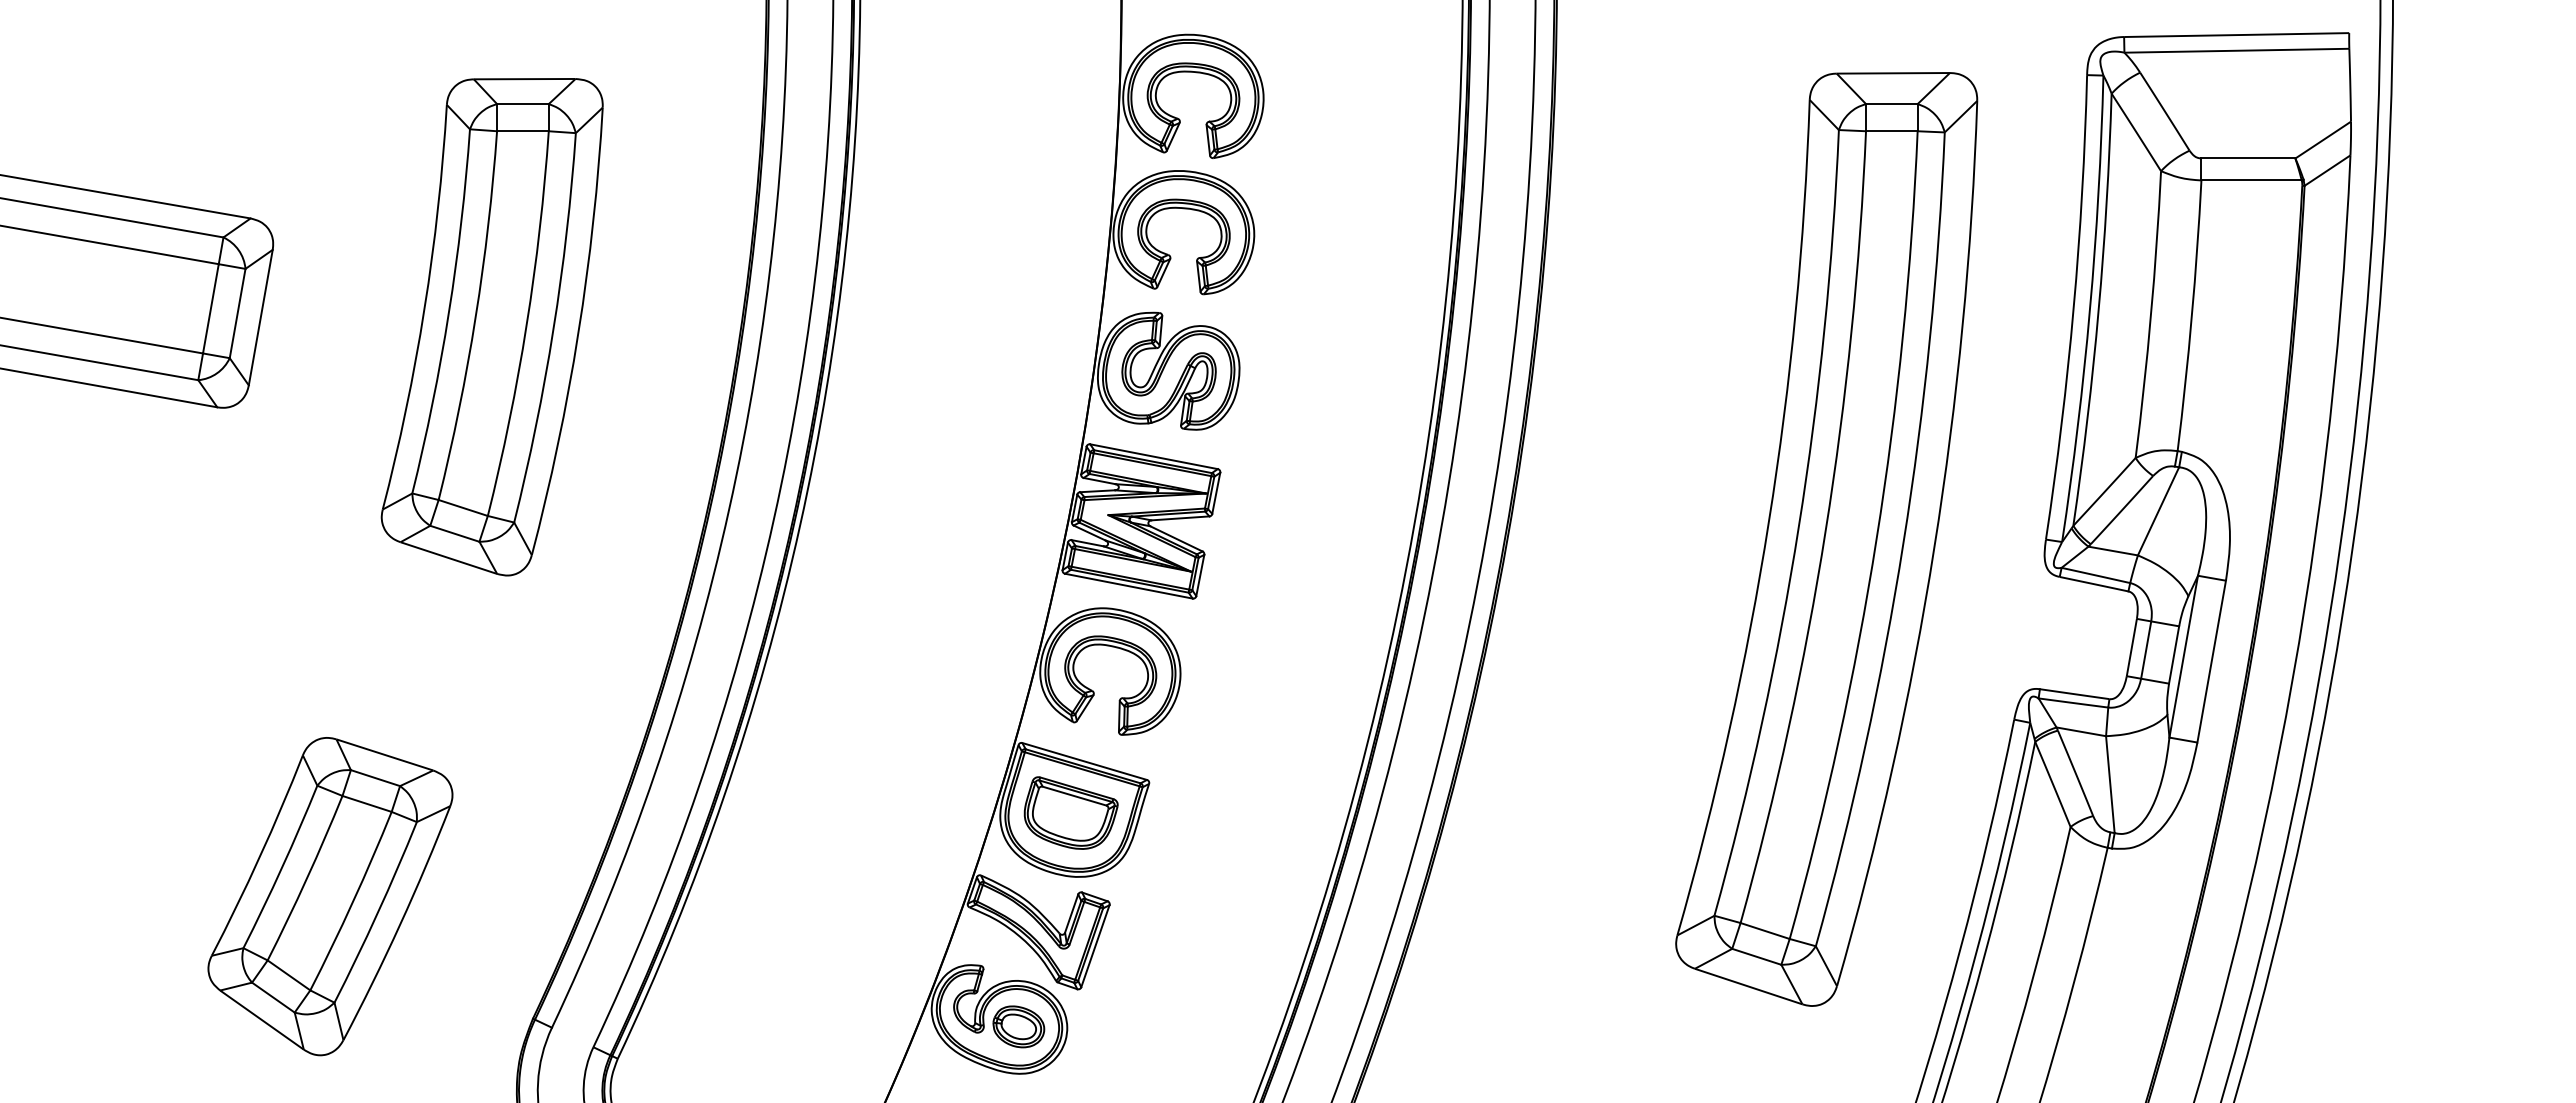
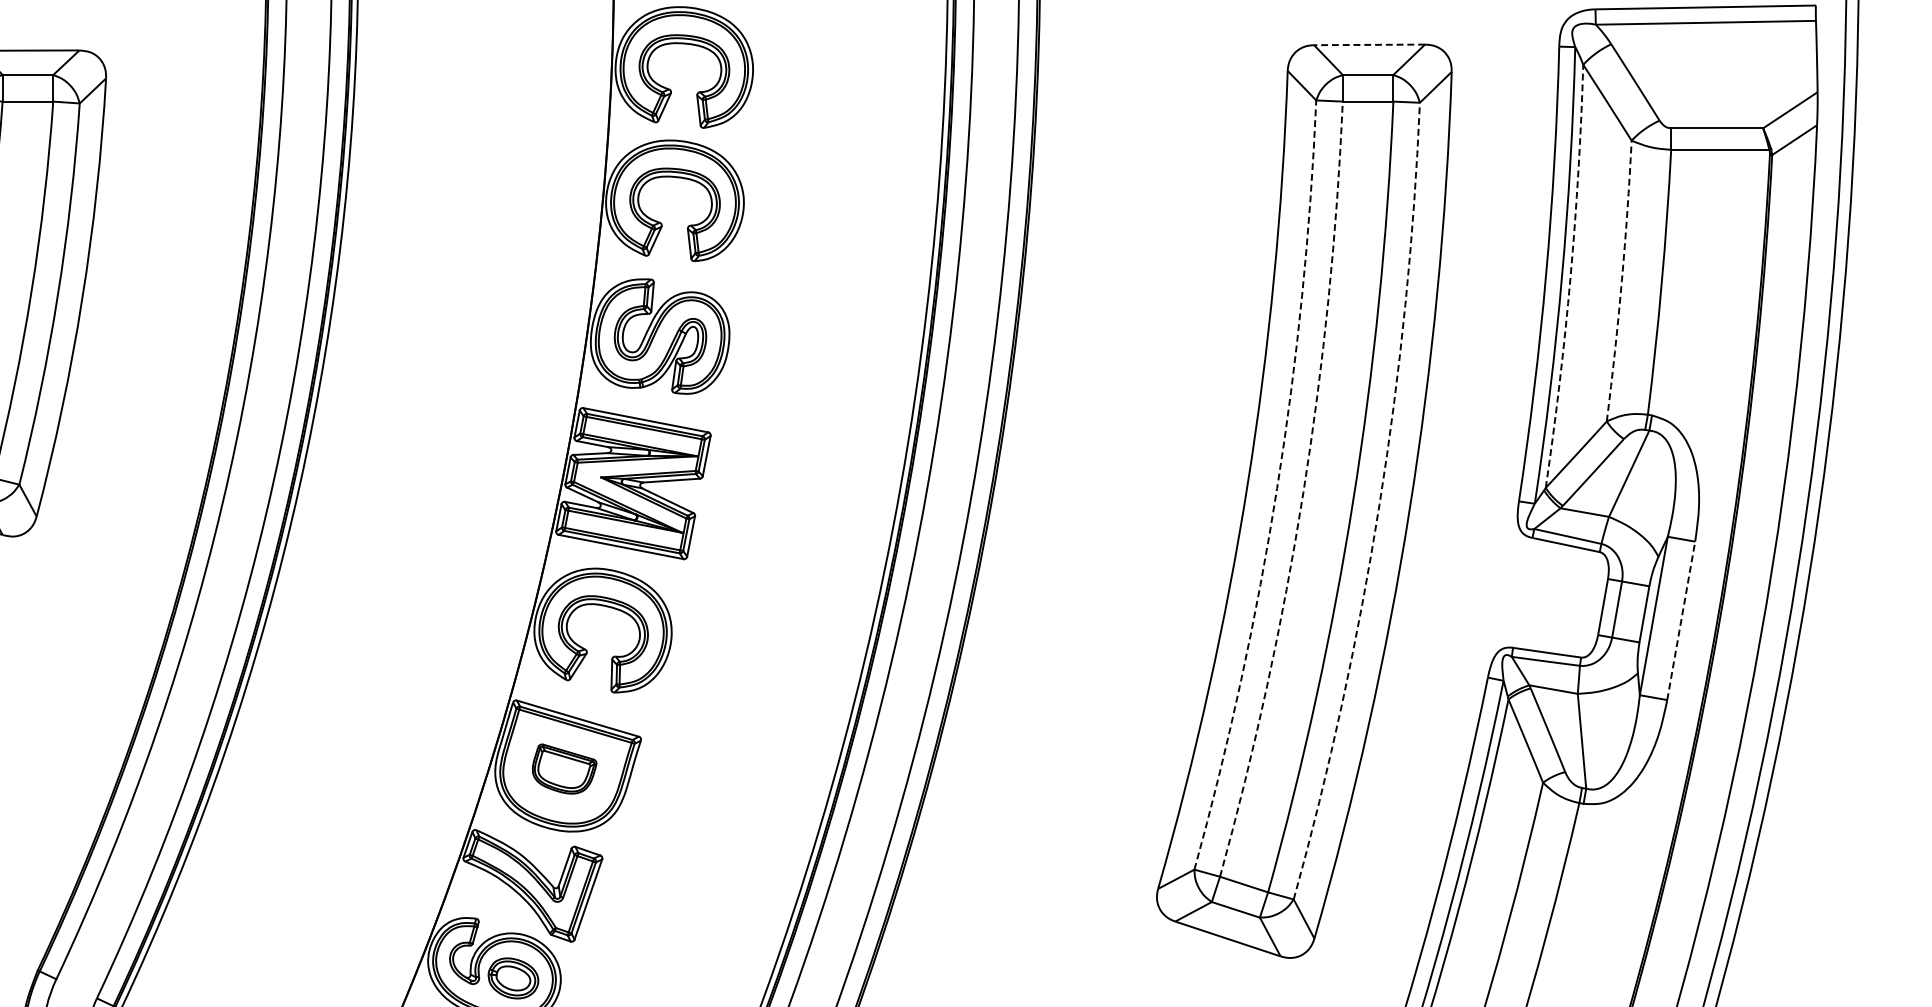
line: (1892, 73) -> (1368, 45), solid -> dashed
arc: (2098, 310) -> (1570, 277), solid -> dashed
arc: (2151, 314) -> (1622, 281), solid -> dashed
arc: (1798, 526) -> (1276, 488), solid -> dashed
arc: (1825, 530) -> (1303, 492), solid -> dashed
arc: (1903, 543) -> (1379, 505), solid -> dashed
line: (2211, 661) -> (1681, 620), solid -> dashed
part: (1070, 812) -> (564, 768), size x0.7

